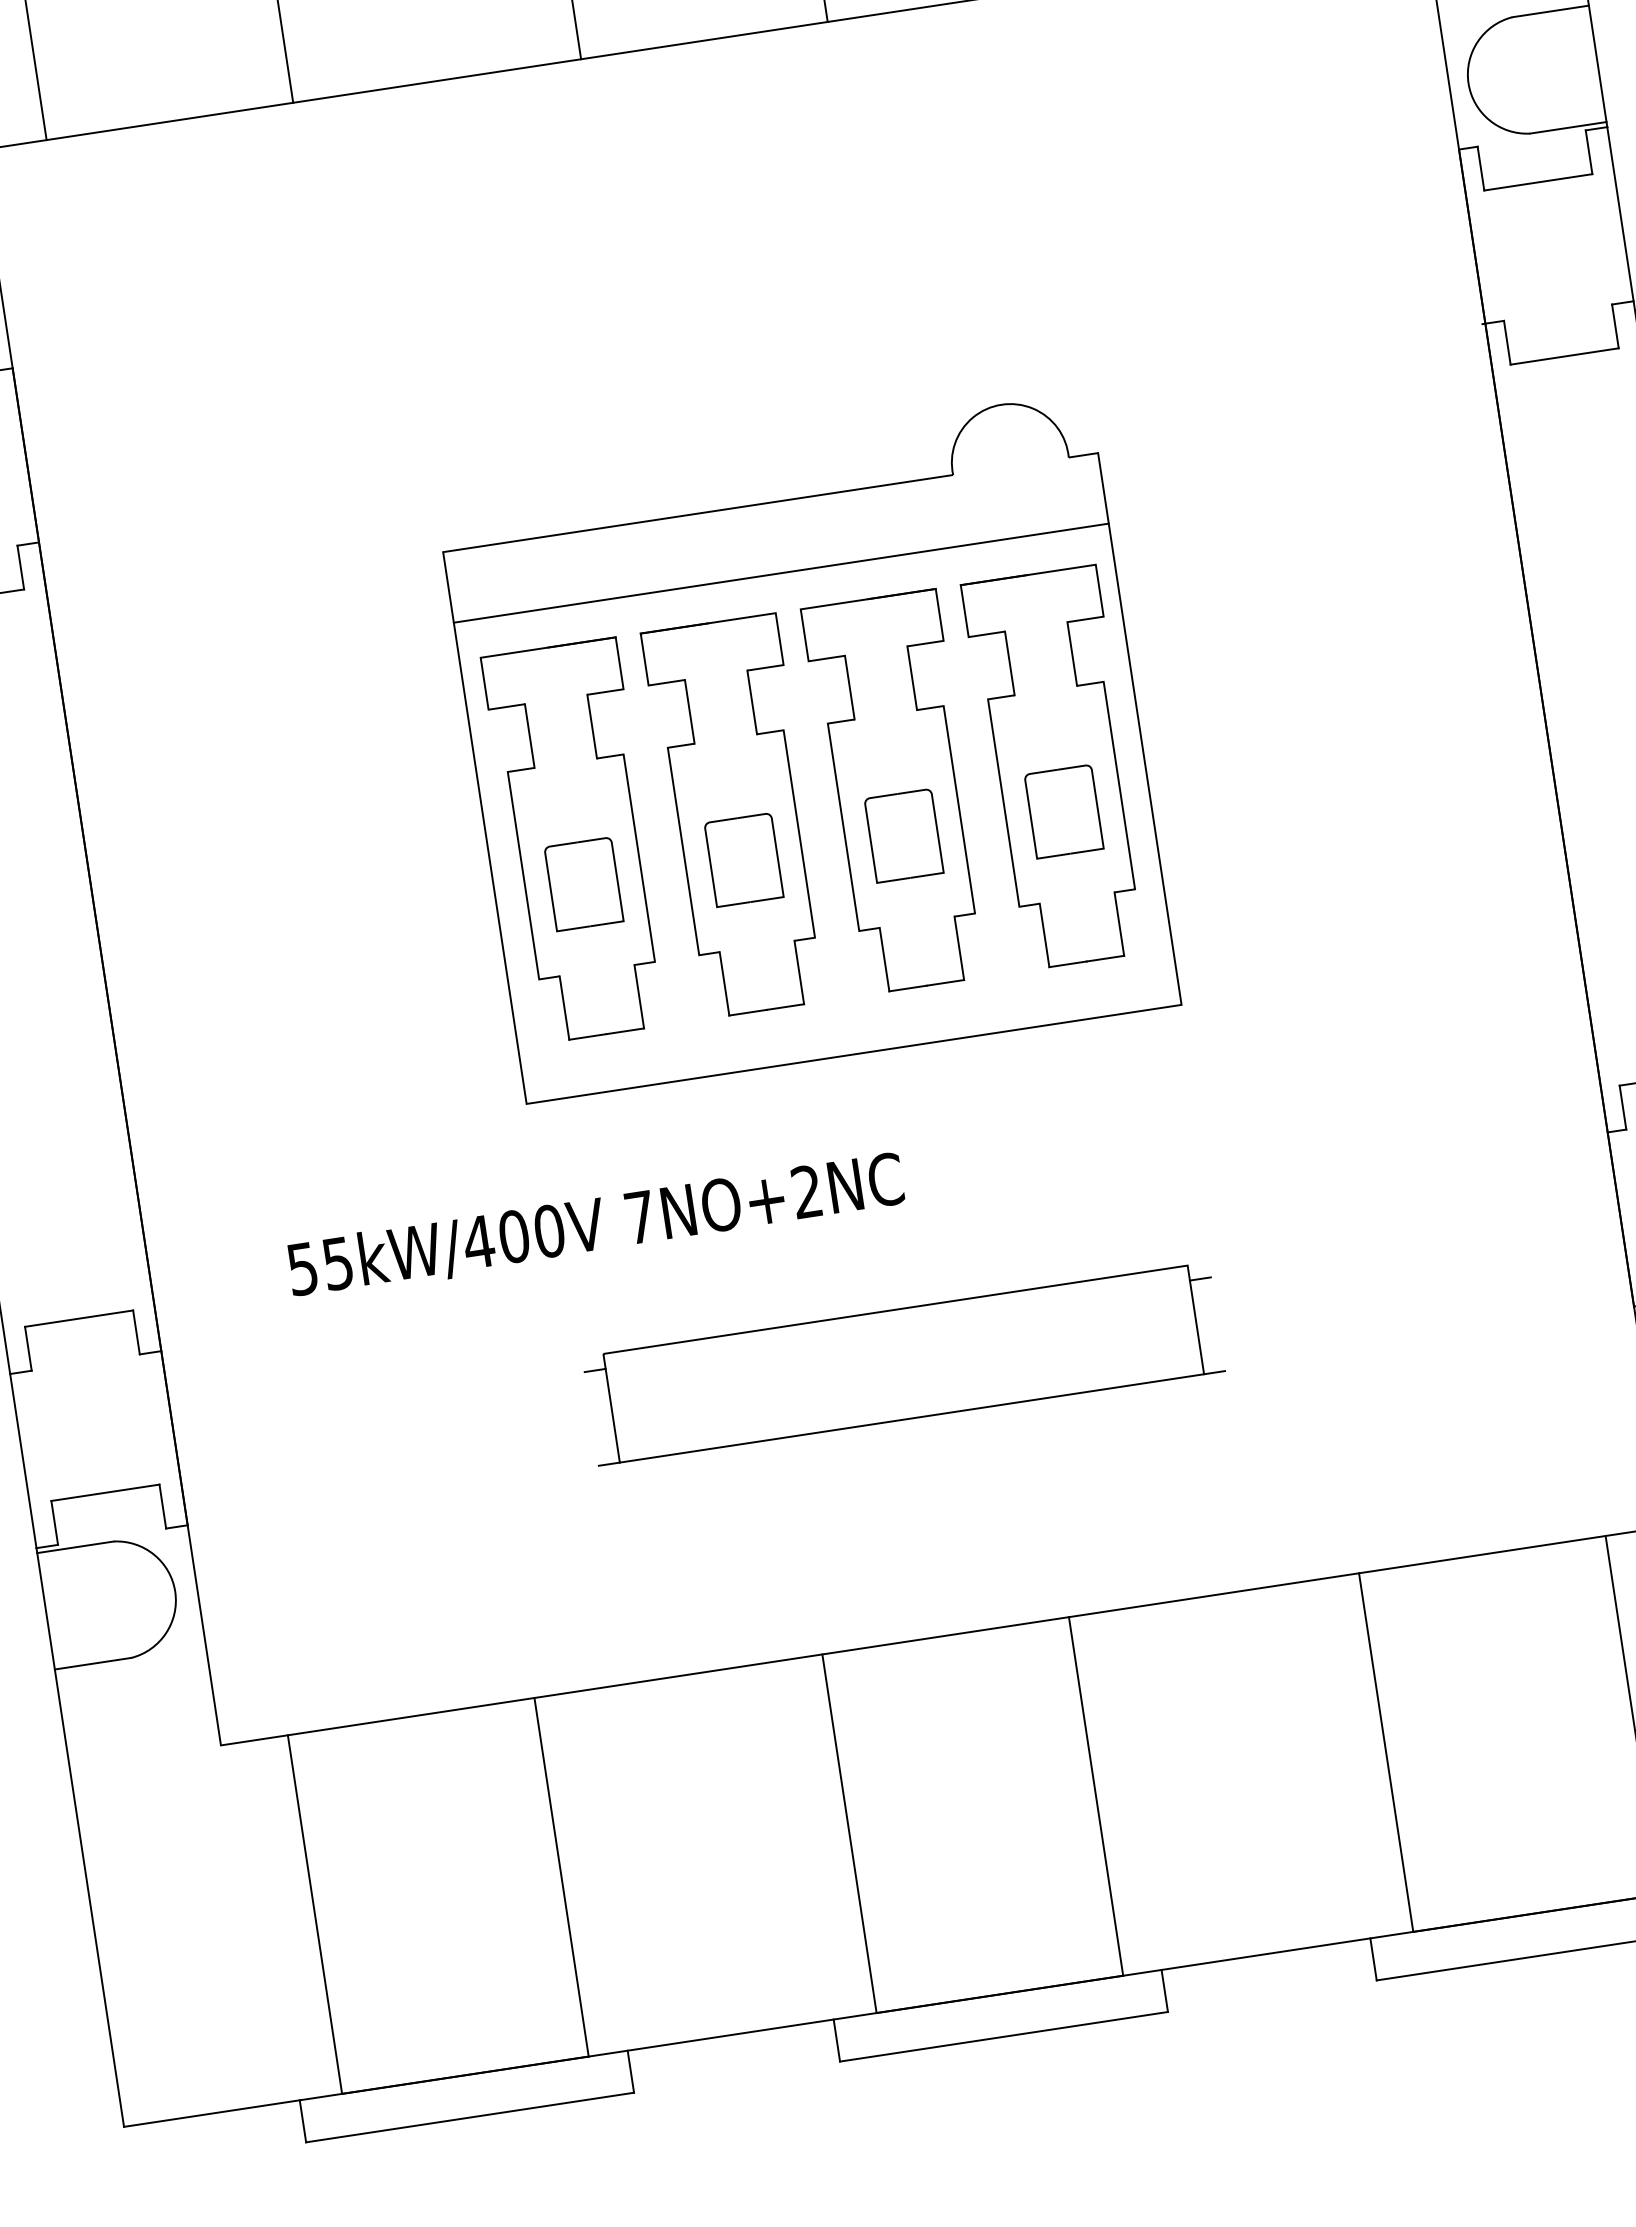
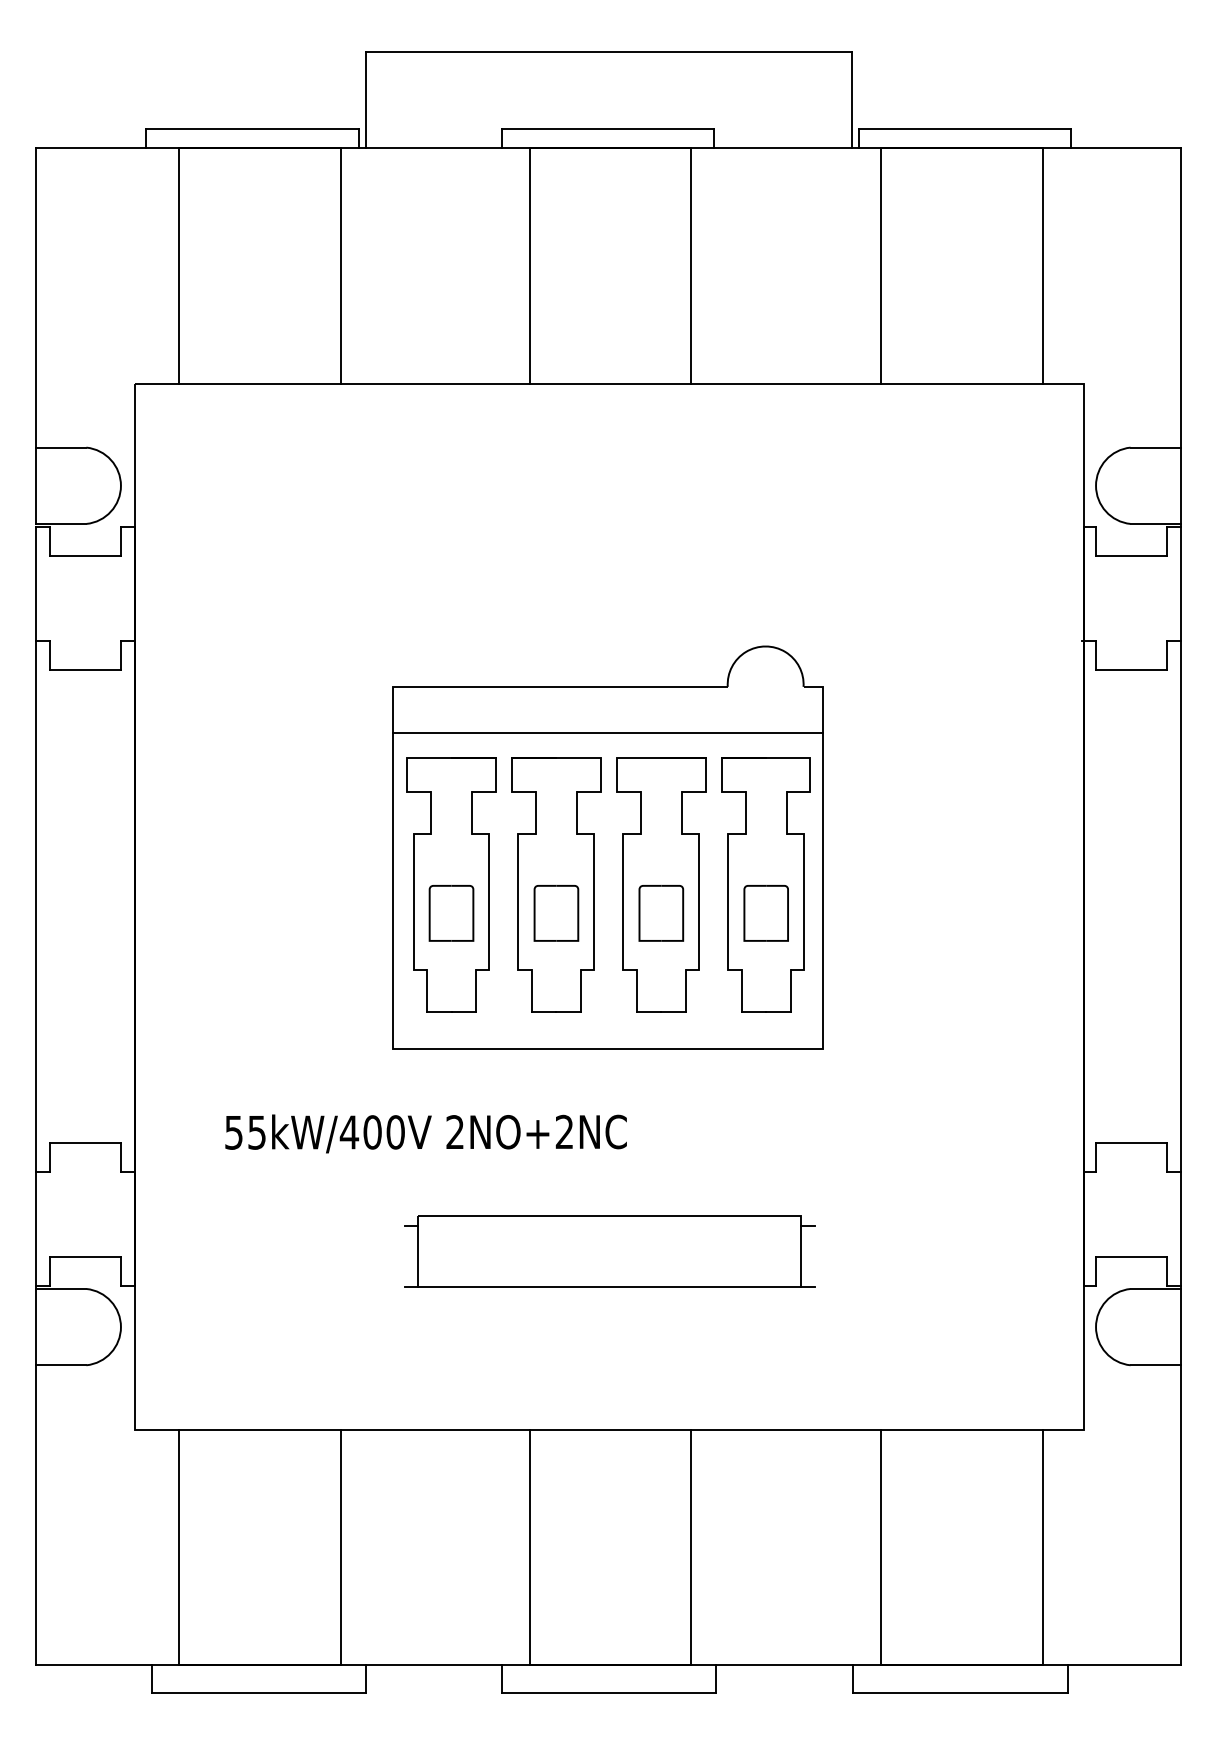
text: (638, 1216) -> (454, 1131), 7NO+2NC -> 2NO+2NC

